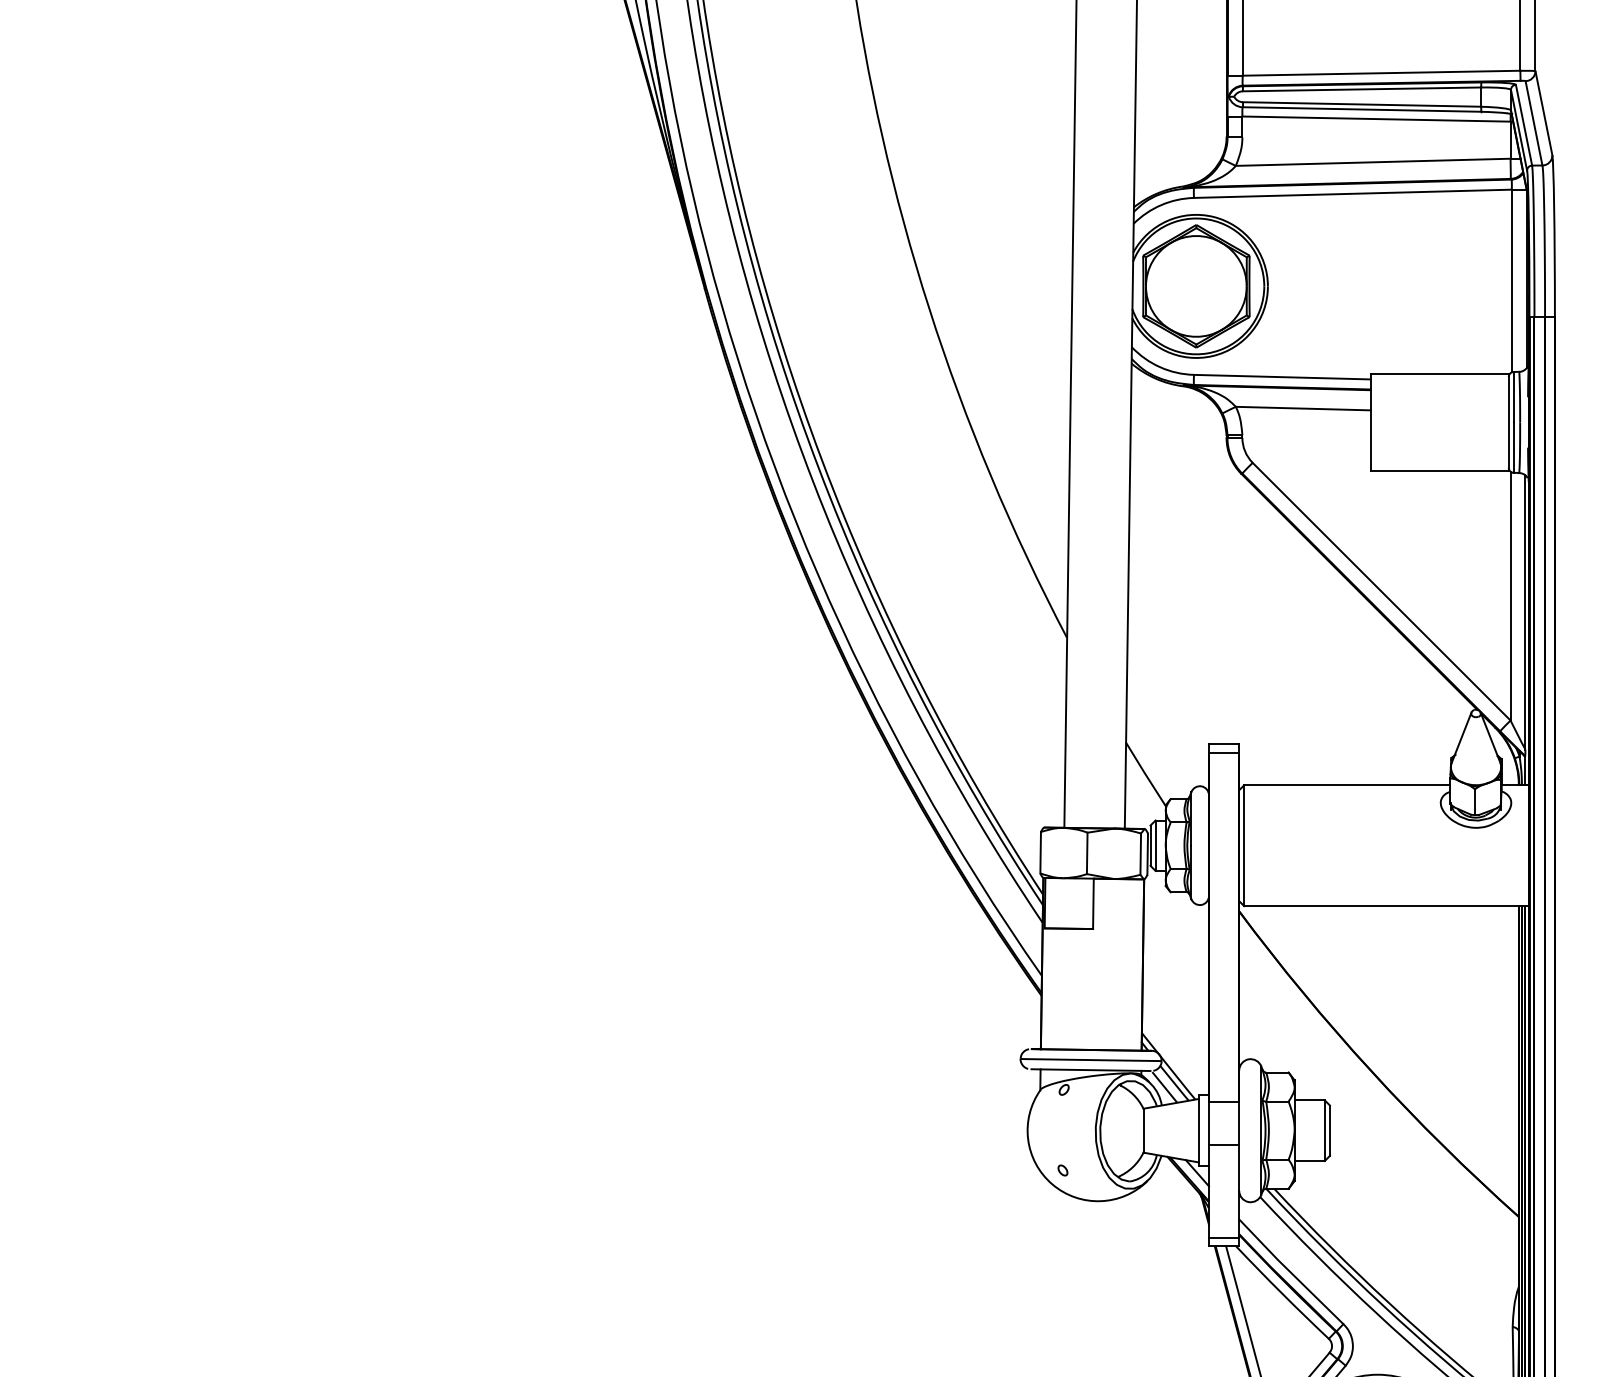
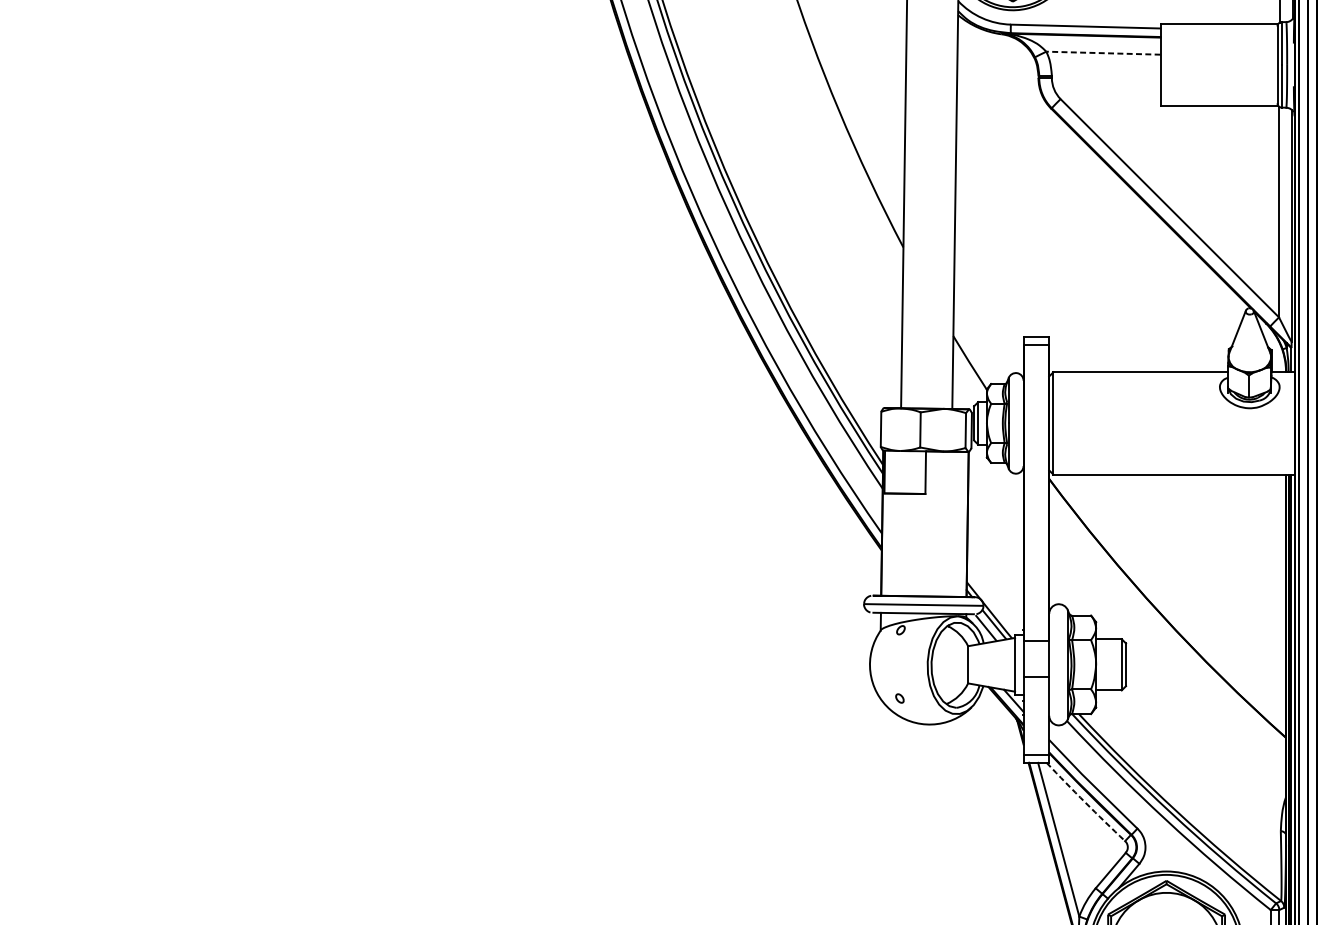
line: (1302, 408) -> (1102, 53), solid -> dashed
arc: (1281, 1293) -> (1085, 802), solid -> dashed

